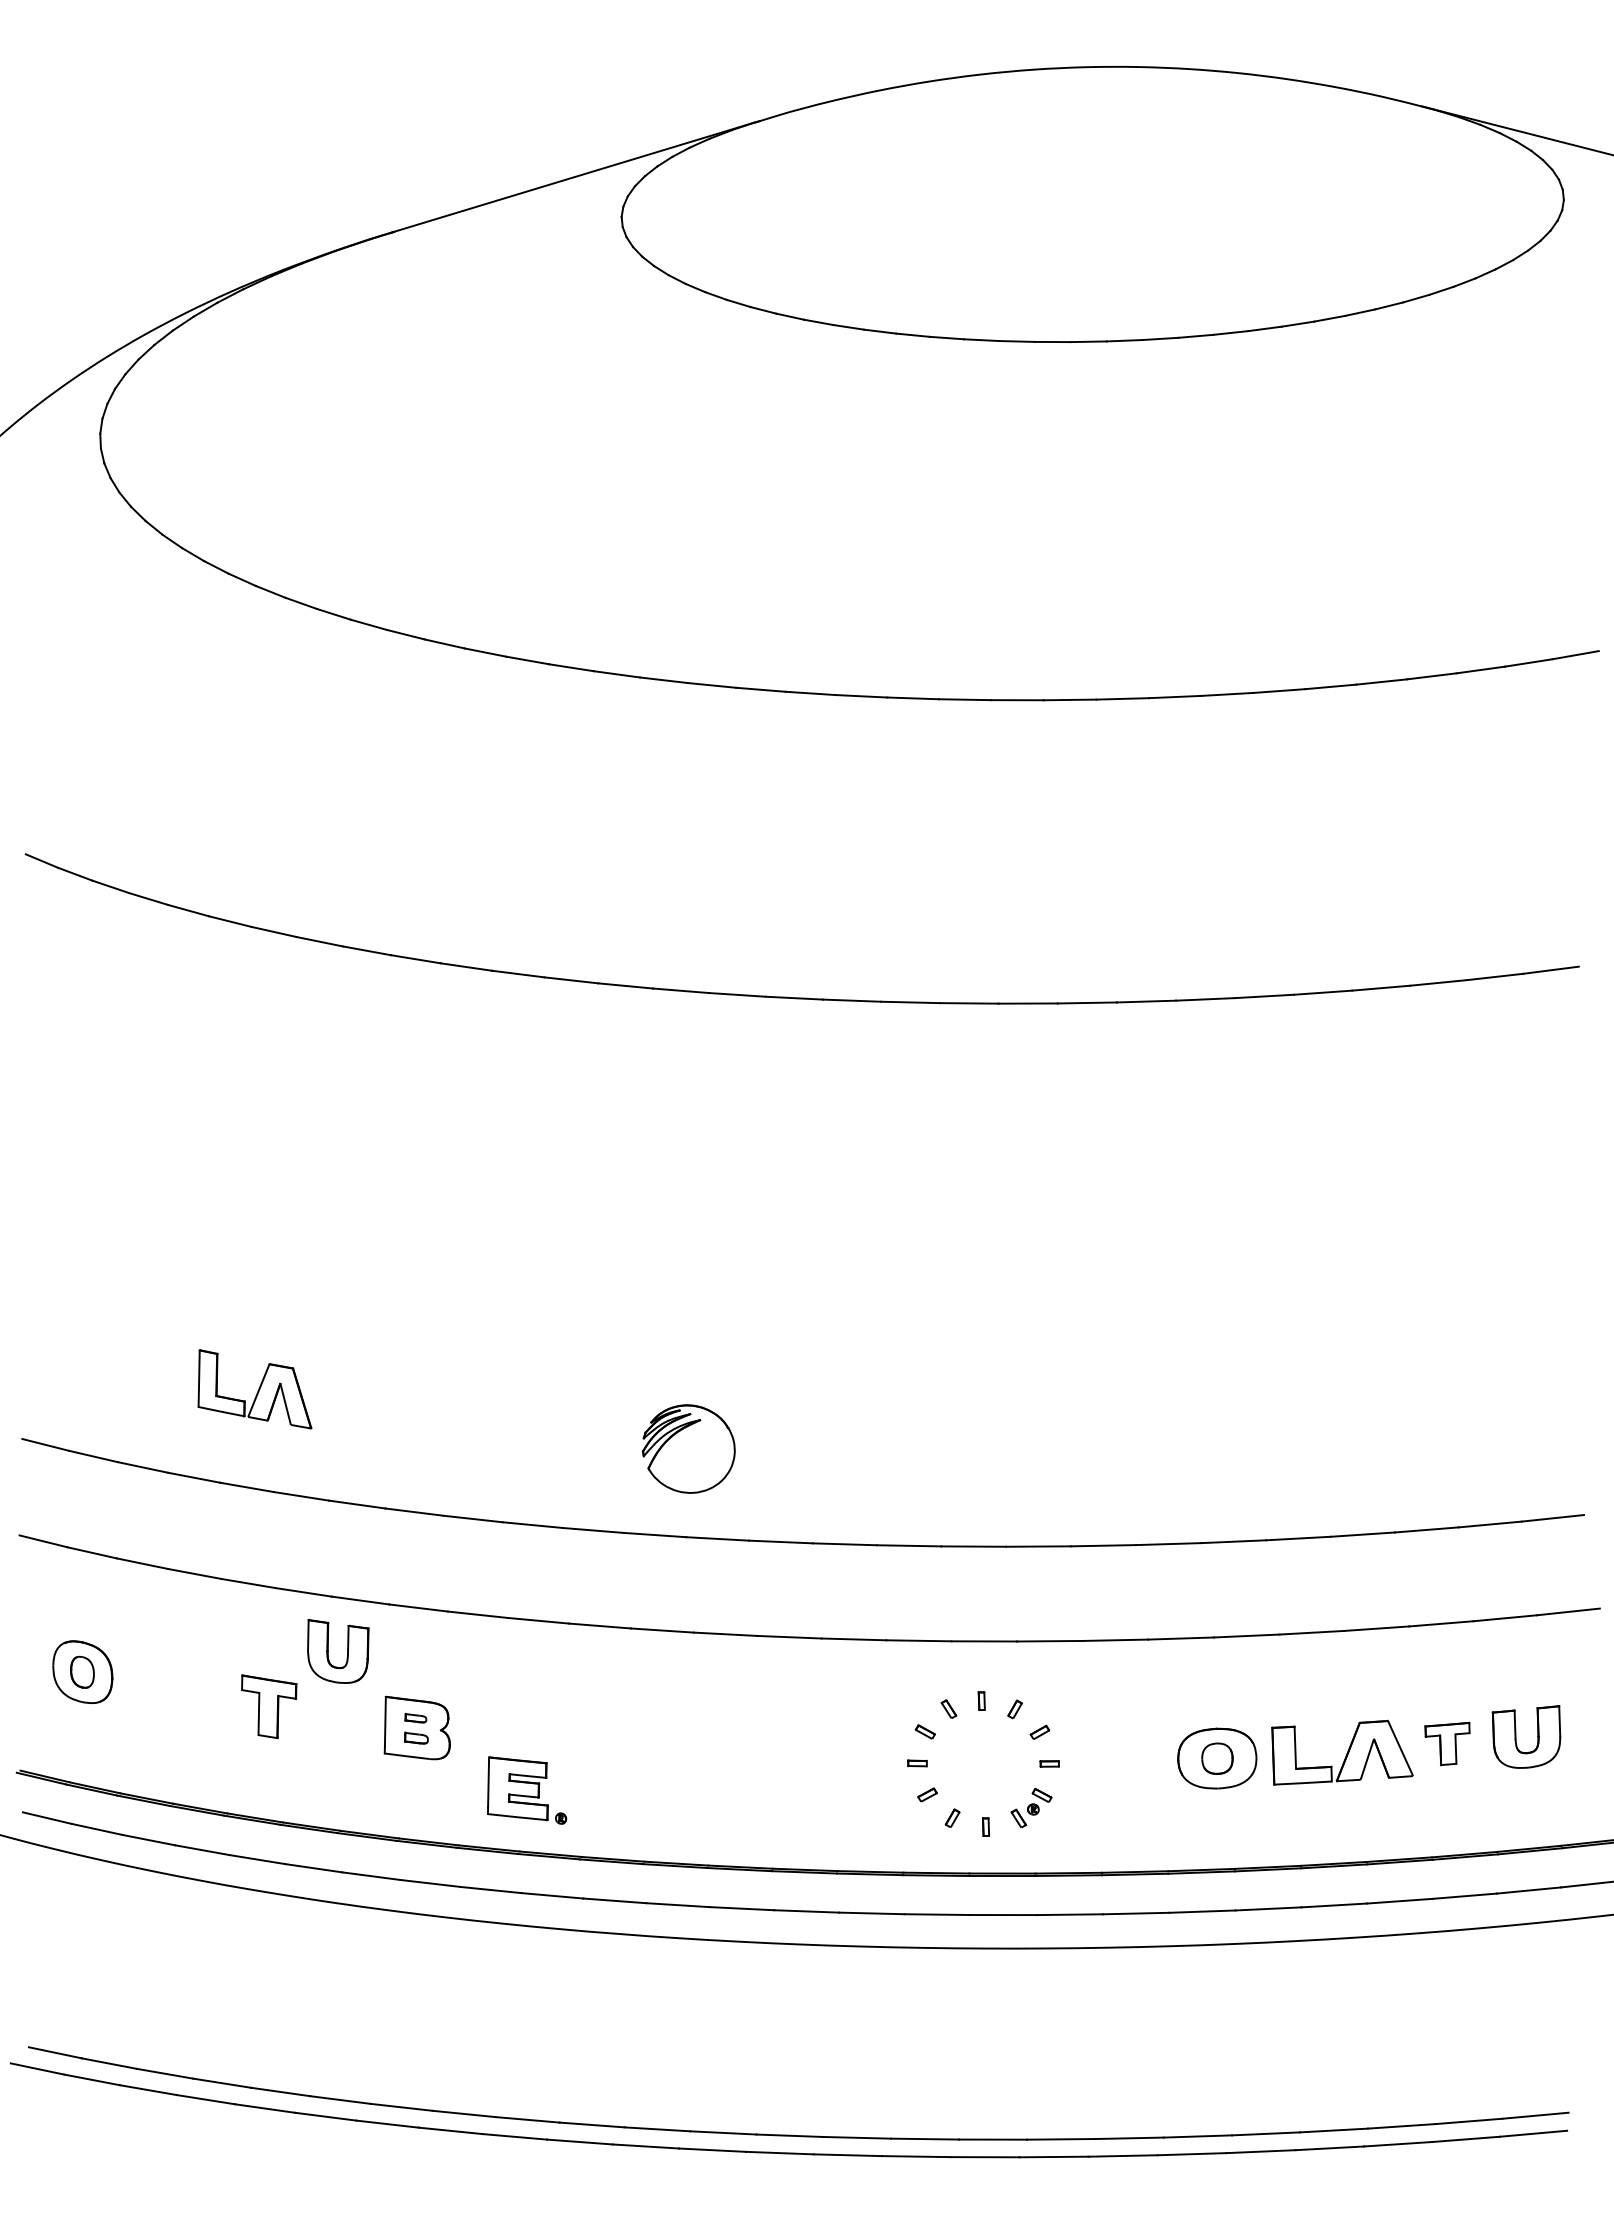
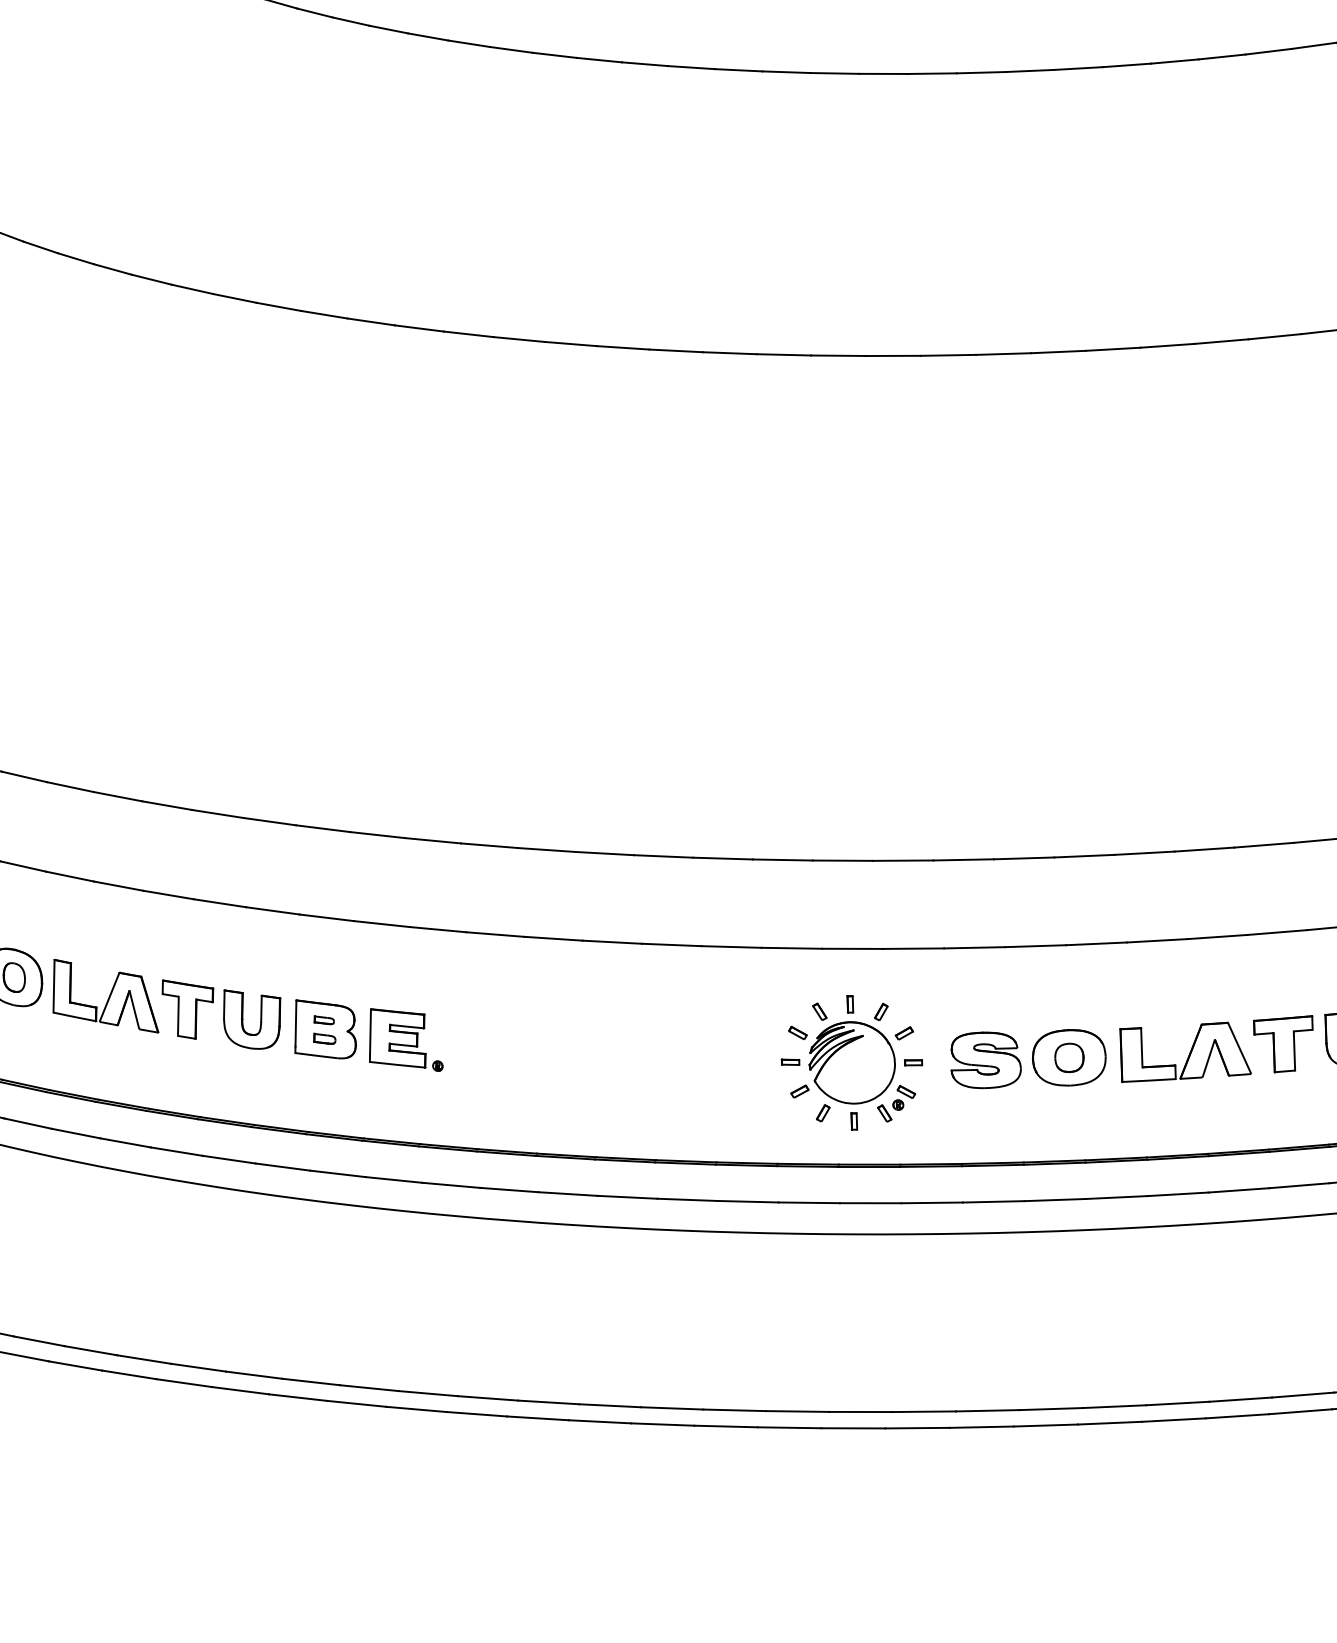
part: (254, 1389) -> (105, 996), moved
part: (688, 1448) -> (851, 1062), moved
part: (347, 1651) -> (260, 1019), moved
part: (1447, 1743) -> (1283, 1043), size x1.43
part: (1127, 1761) -> (985, 1060), added
part: (527, 1790) -> (406, 1040), moved

